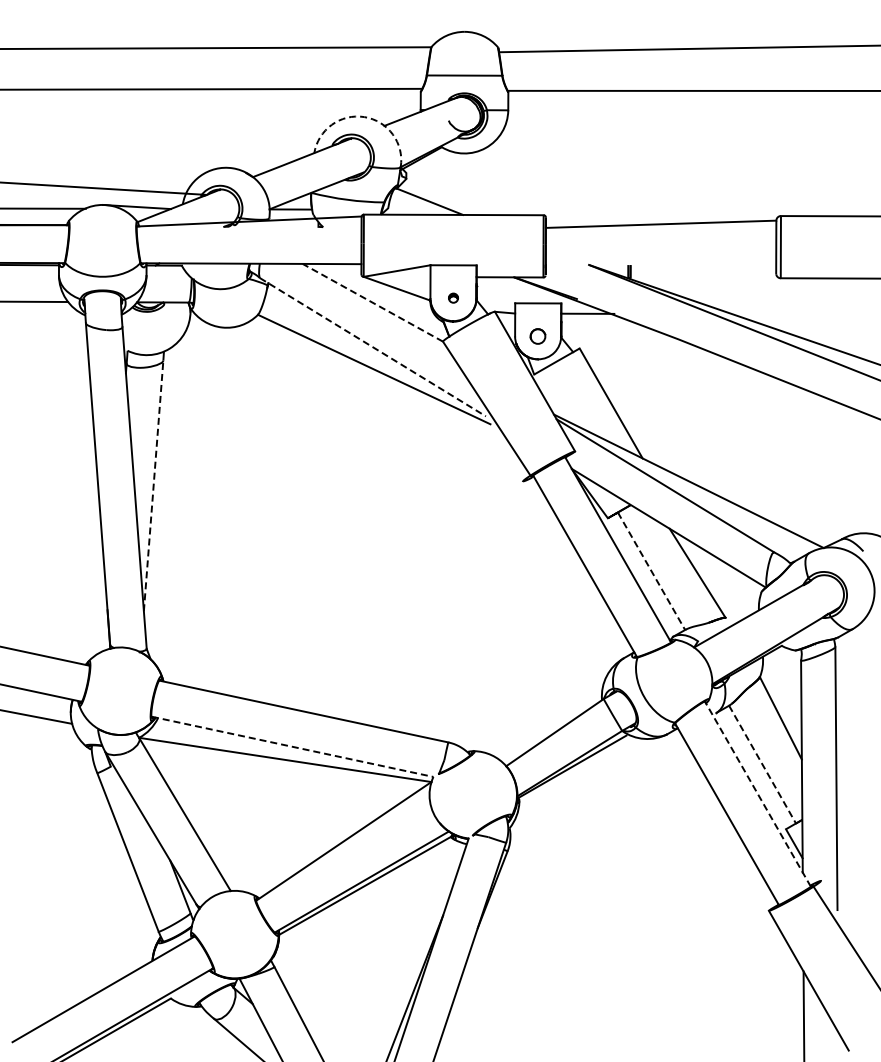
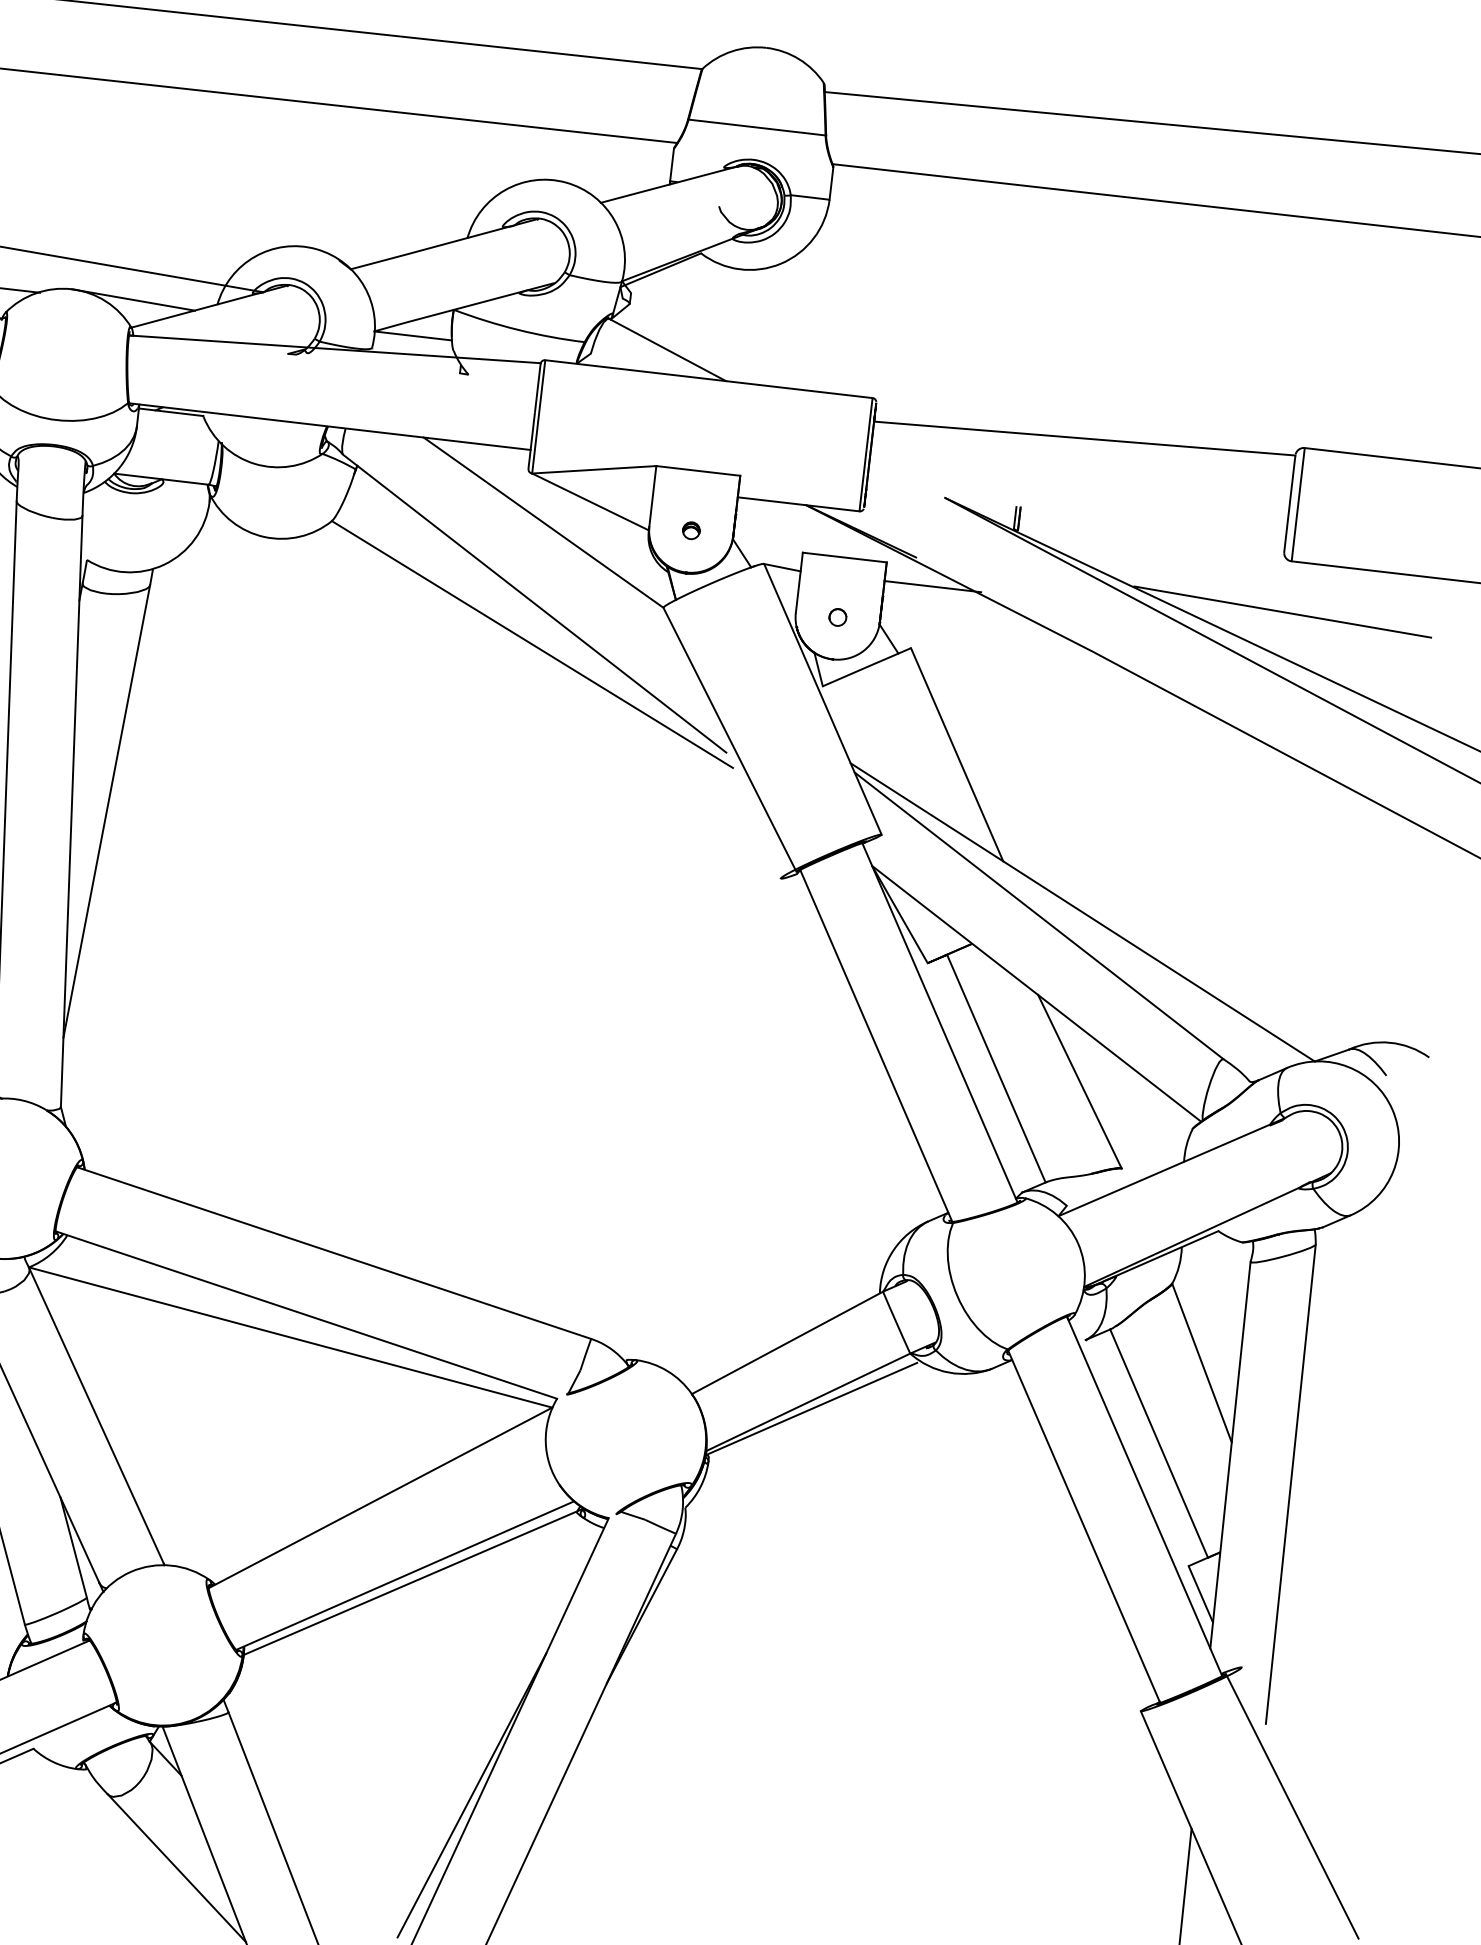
arc: (364, 117) -> (566, 183), dashed -> solid
line: (372, 302) -> (542, 522), dashed -> solid
line: (779, 306) -> (1283, 612), added
part: (538, 335) -> (838, 616), size x0.62
line: (373, 347) -> (535, 604), dashed -> solid
line: (153, 485) -> (106, 810), dashed -> solid
line: (651, 571) -> (996, 1069), dashed -> solid
line: (292, 746) -> (306, 1314), dashed -> solid
line: (762, 764) -> (1159, 1443), dashed -> solid
line: (757, 794) -> (1143, 1496), dashed -> solid

